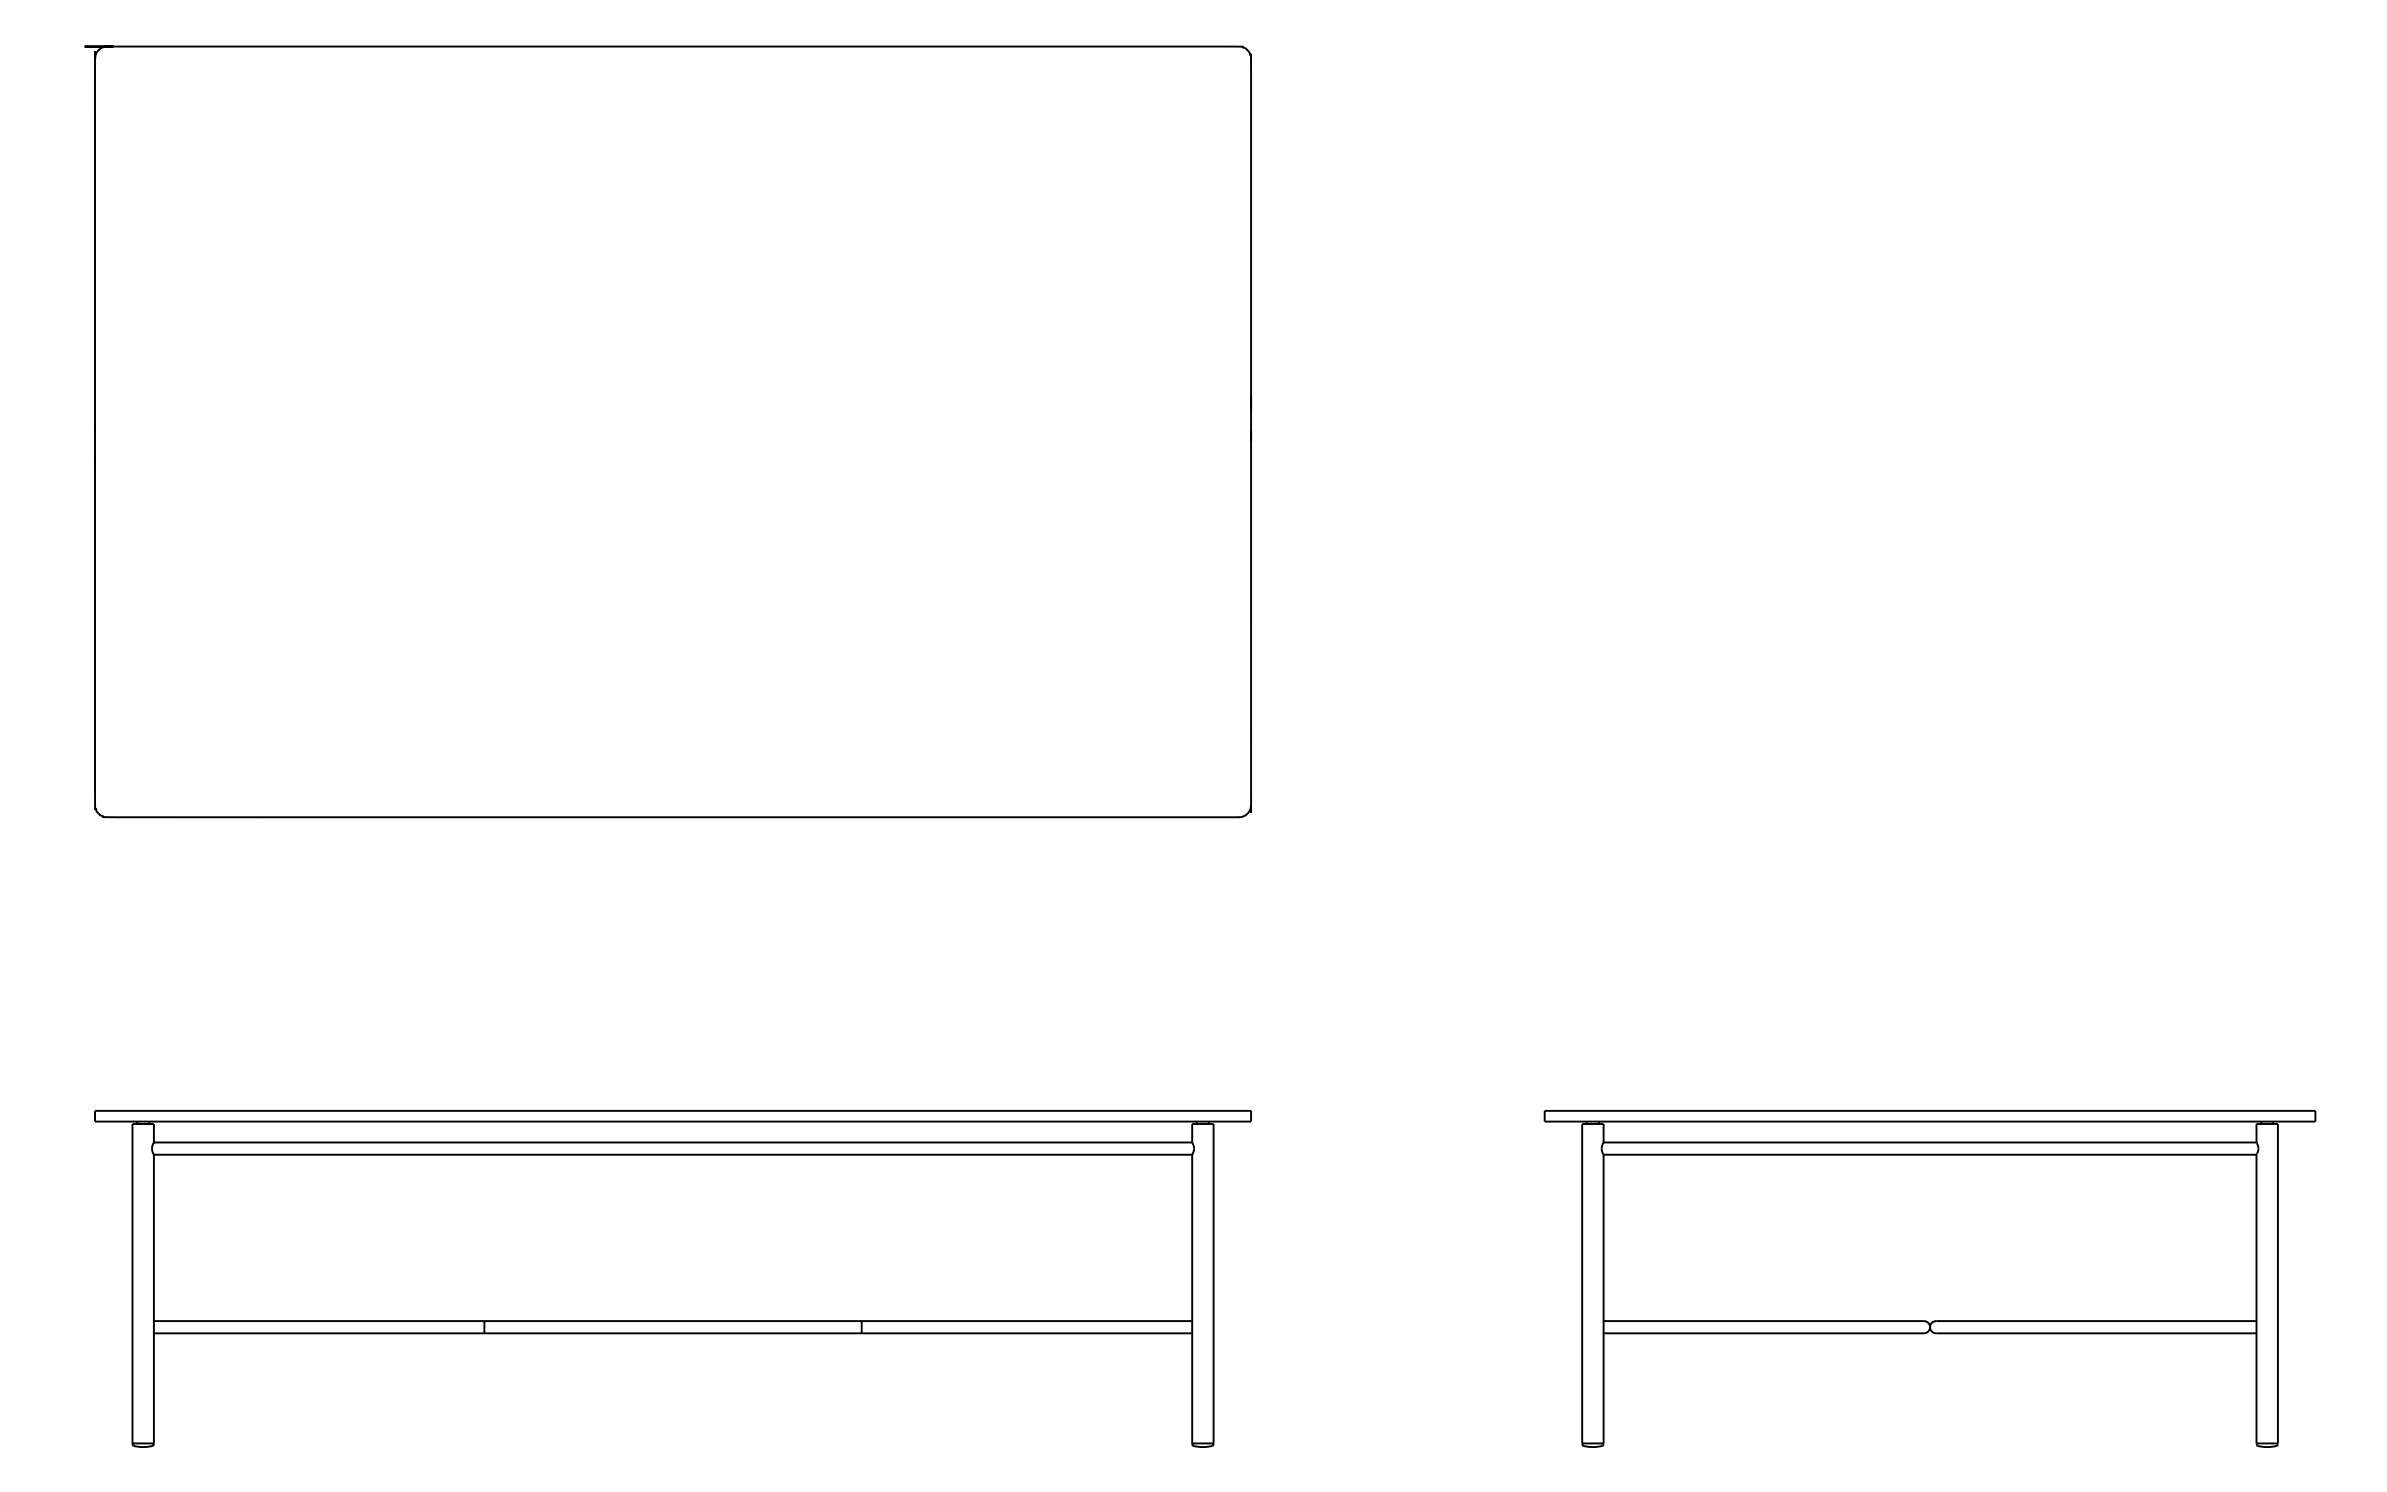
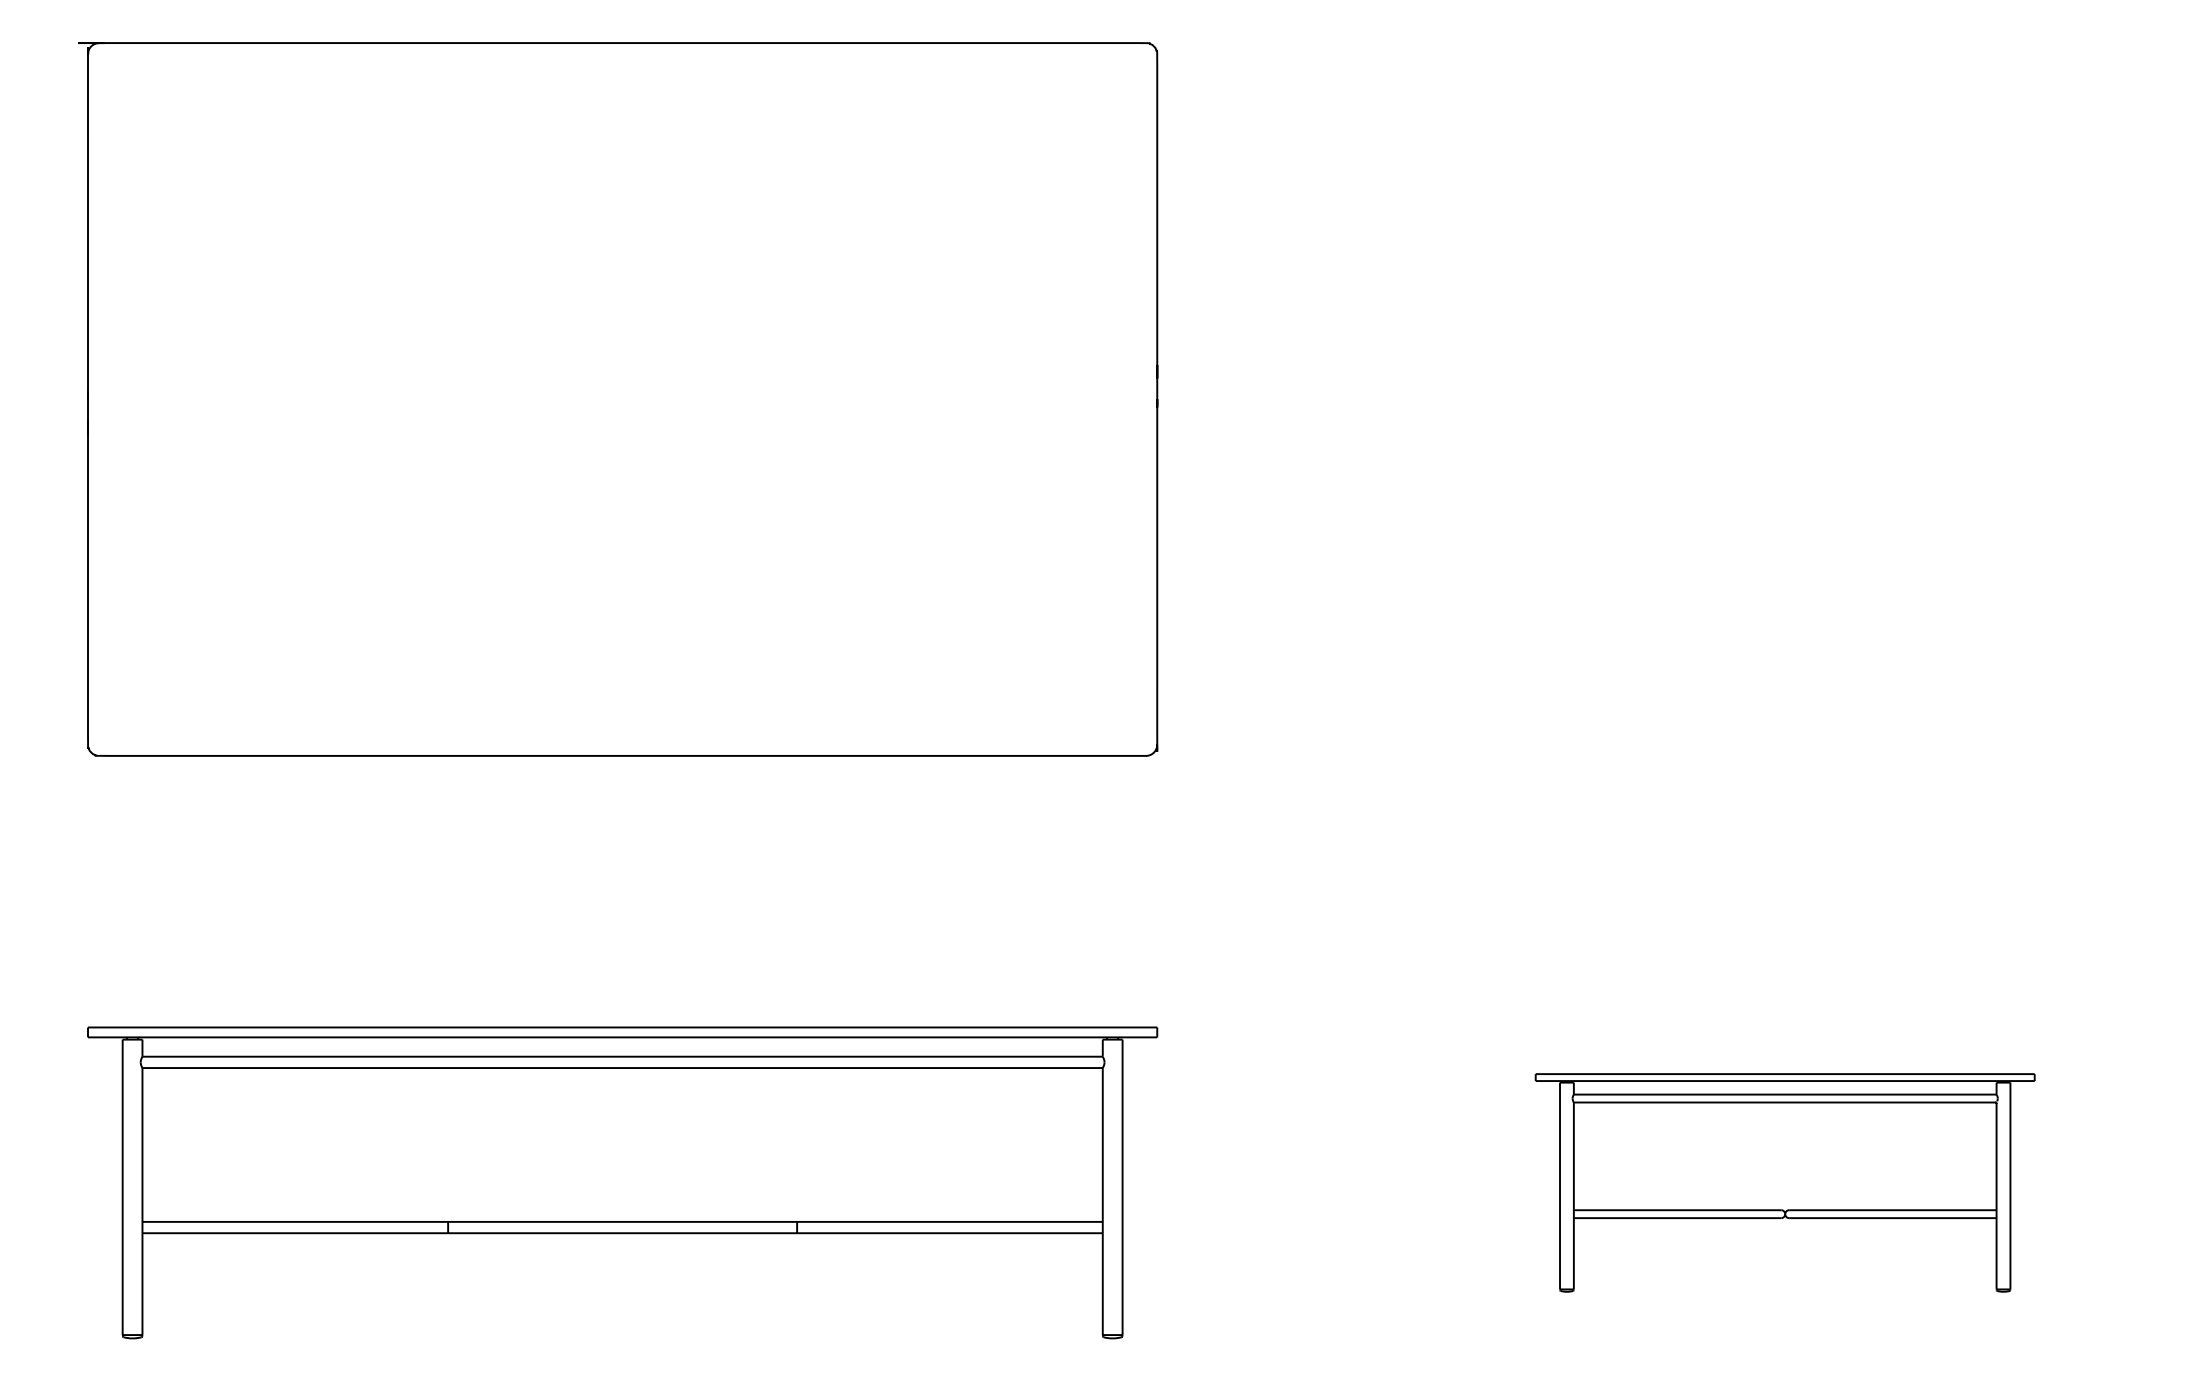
part: (1929, 1278) -> (1784, 1182), size x0.7

